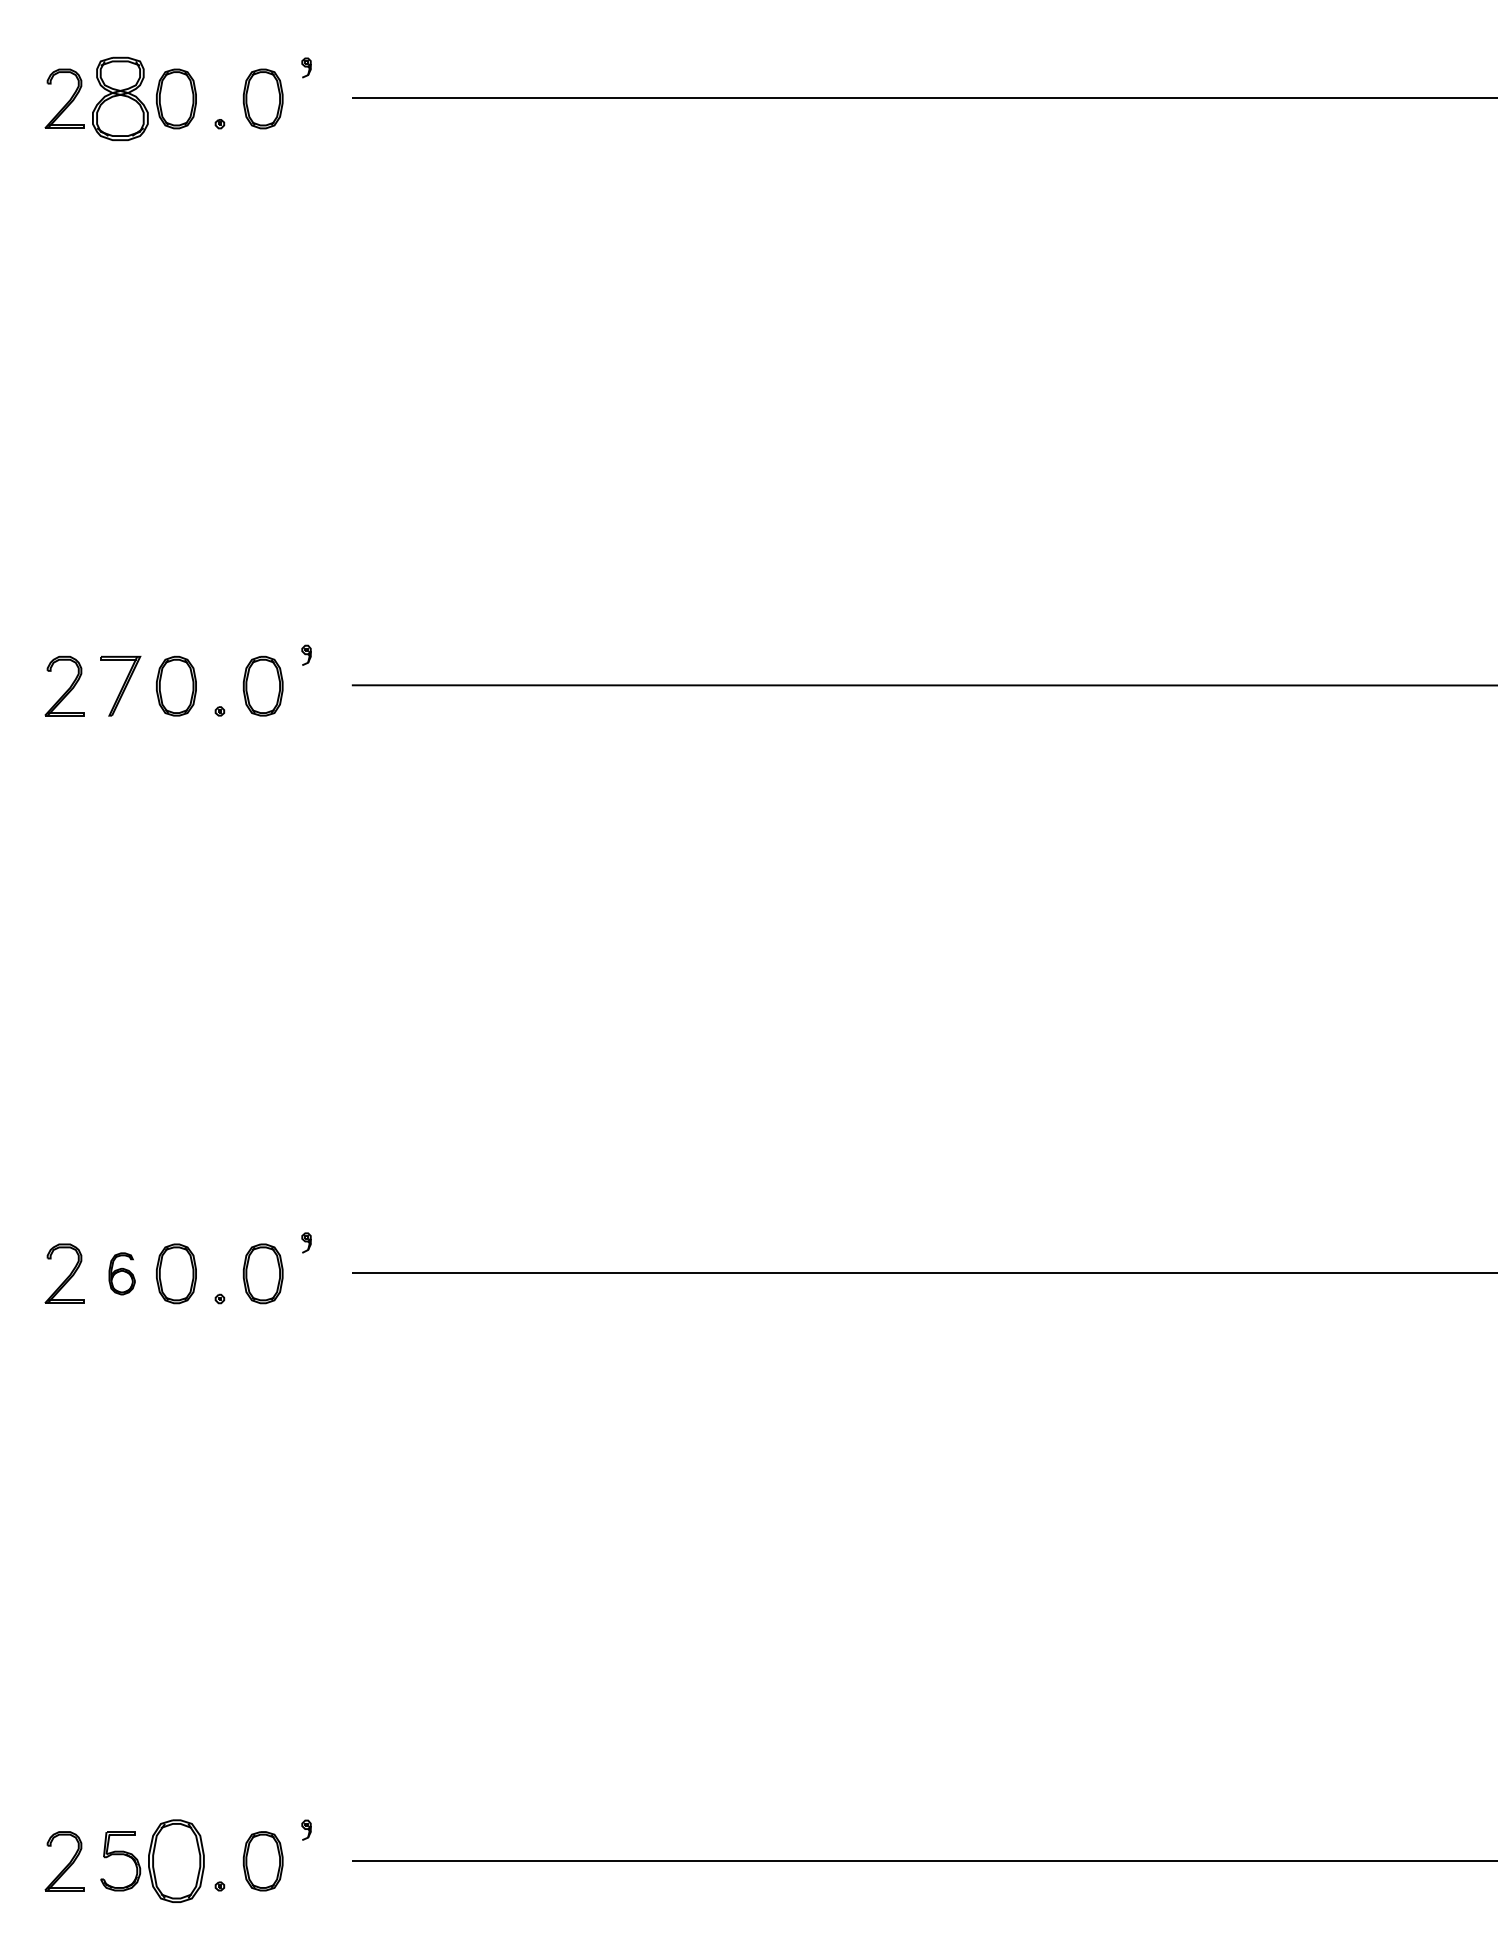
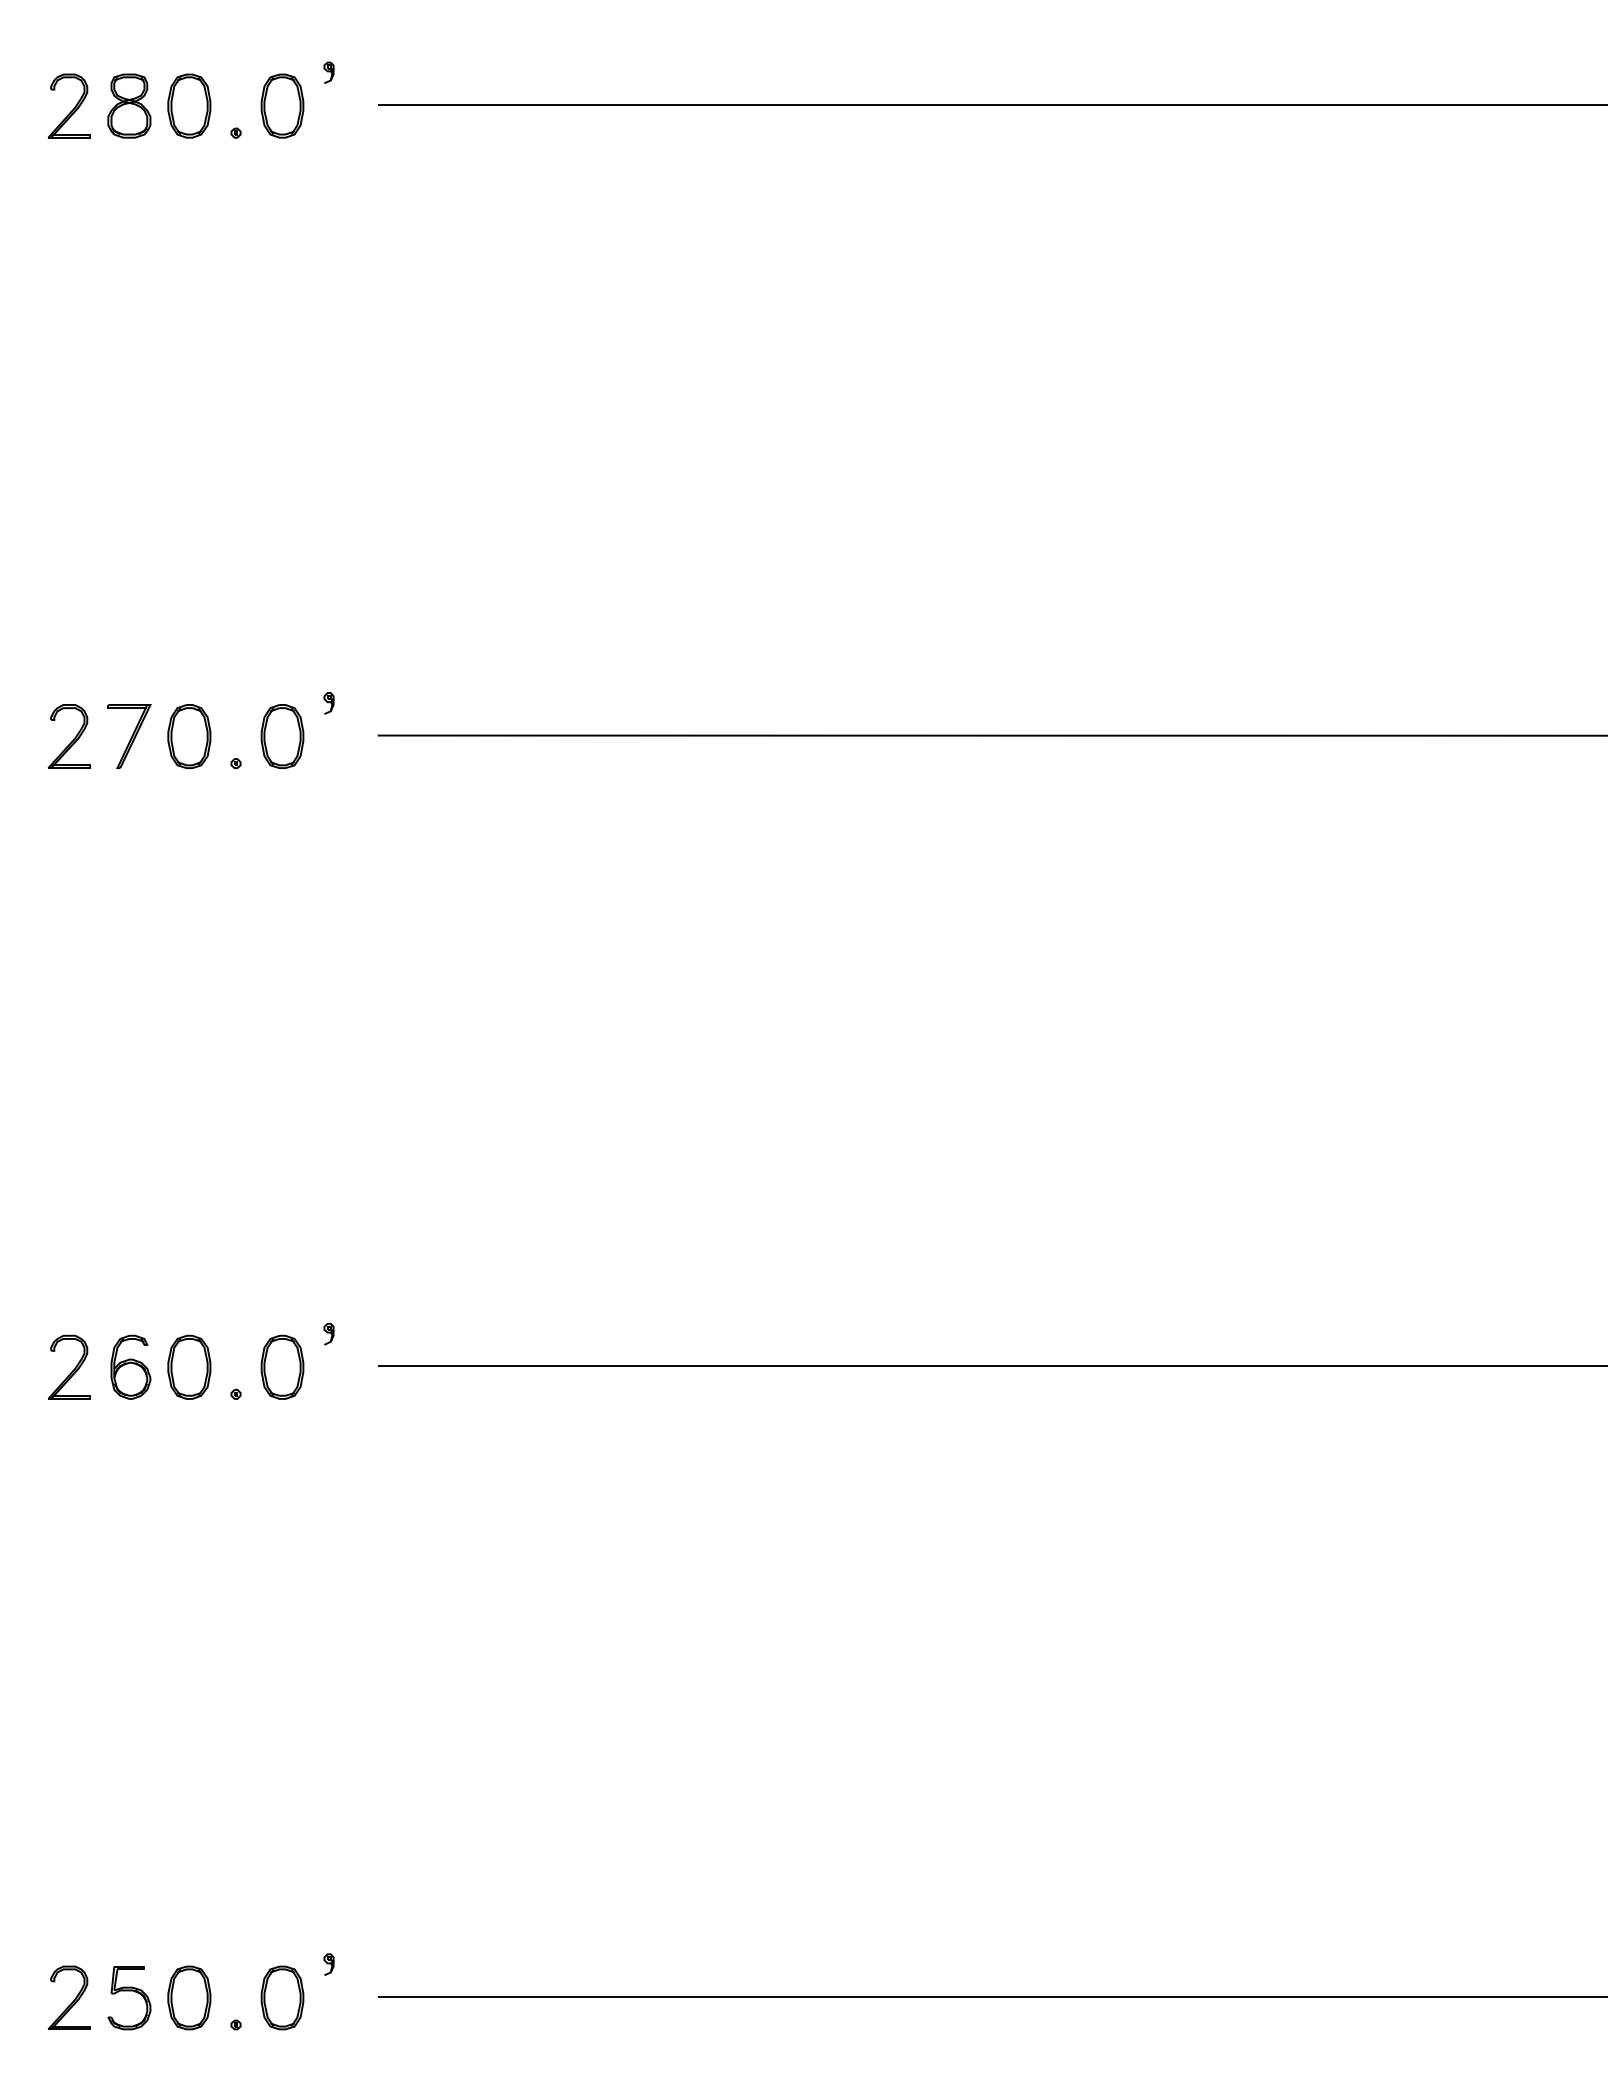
part: (120, 98) -> (129, 105), size x0.71
part: (122, 1273) -> (131, 1366), size x1.43
part: (176, 1861) -> (189, 1998), size x0.71

